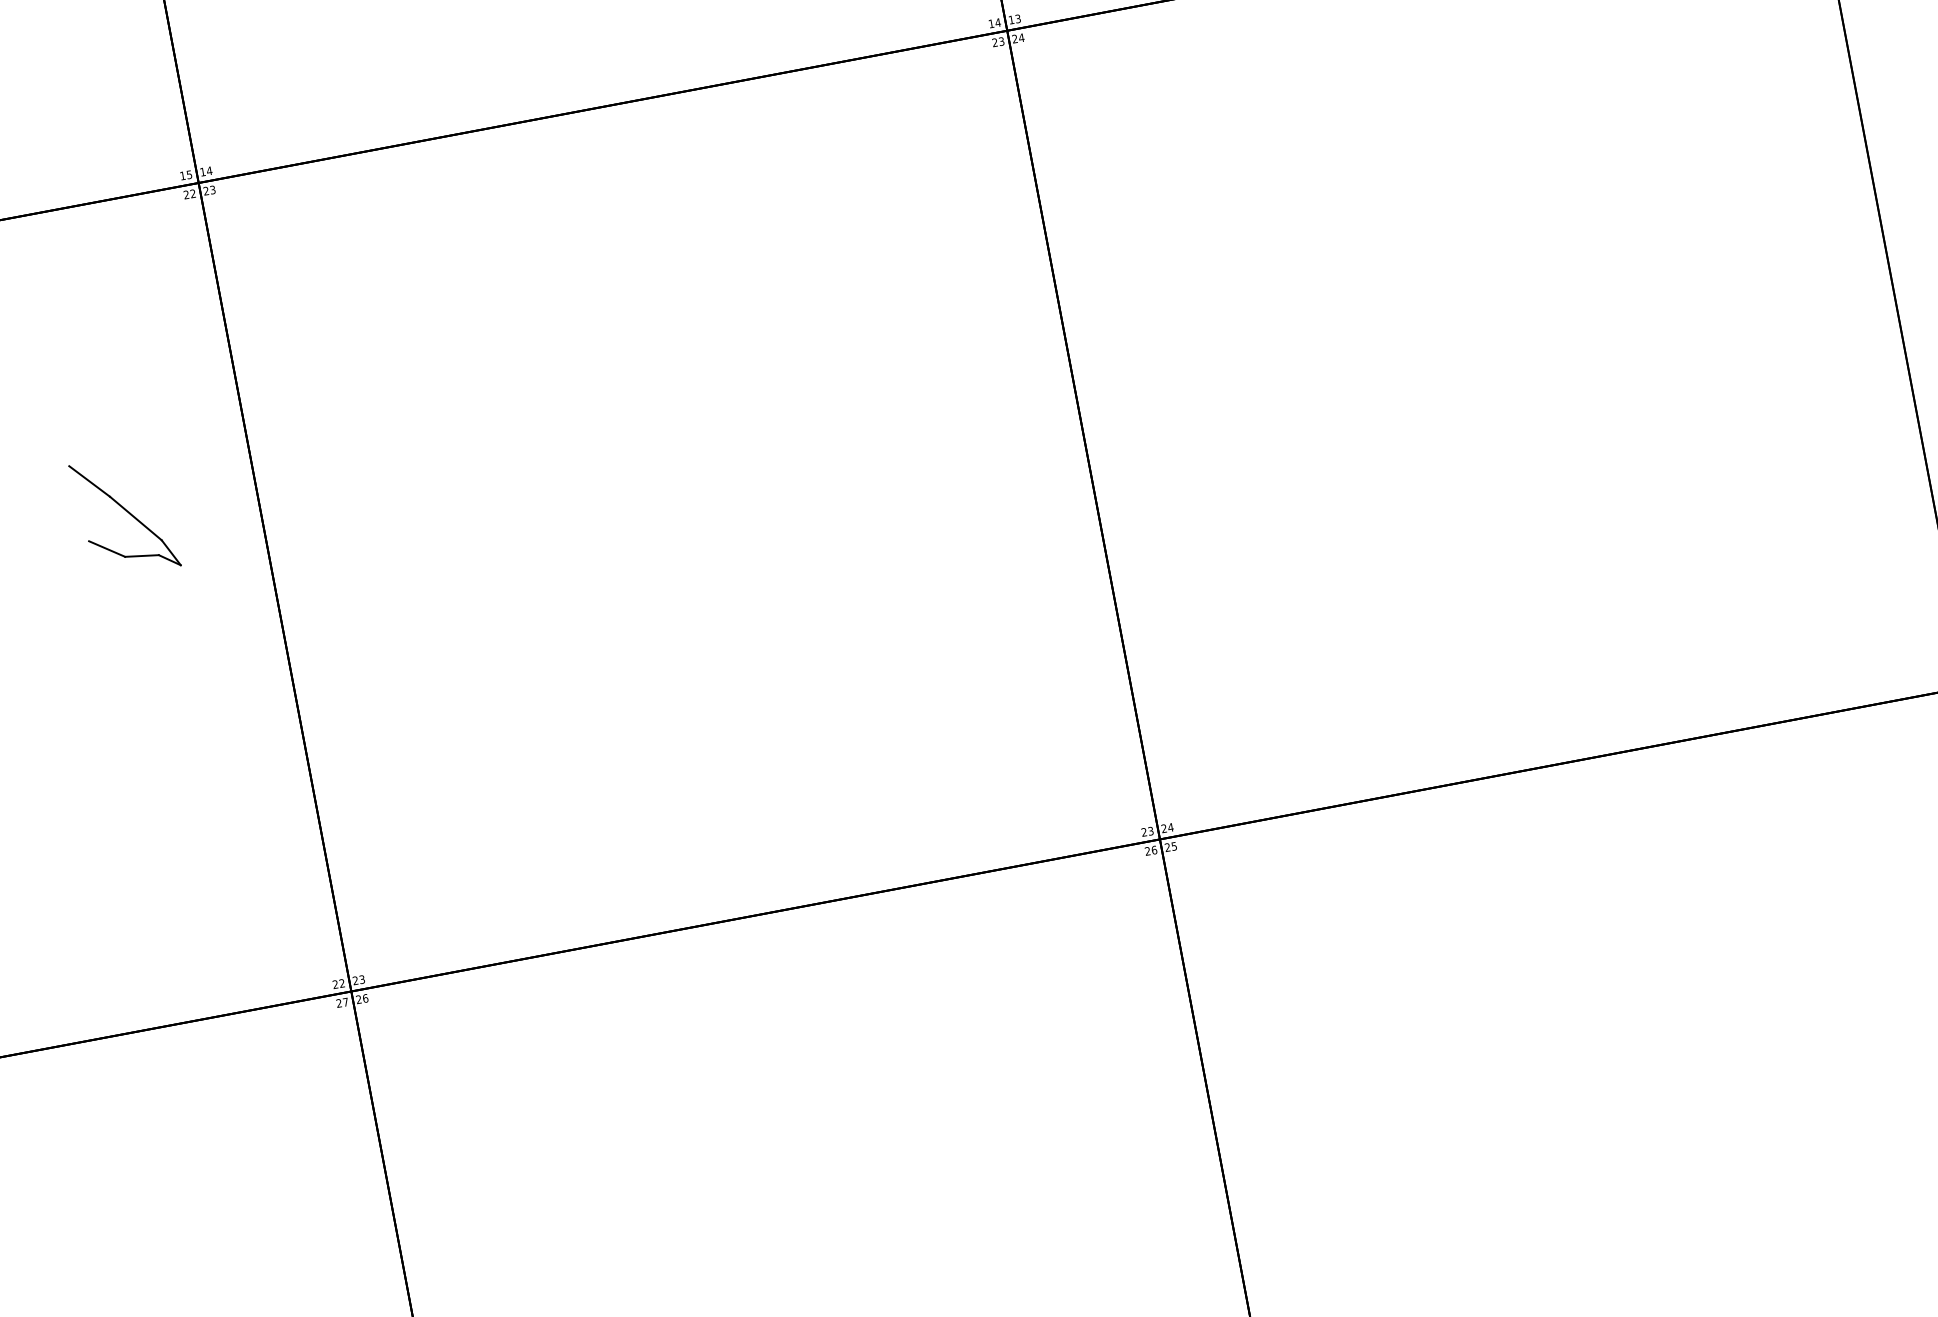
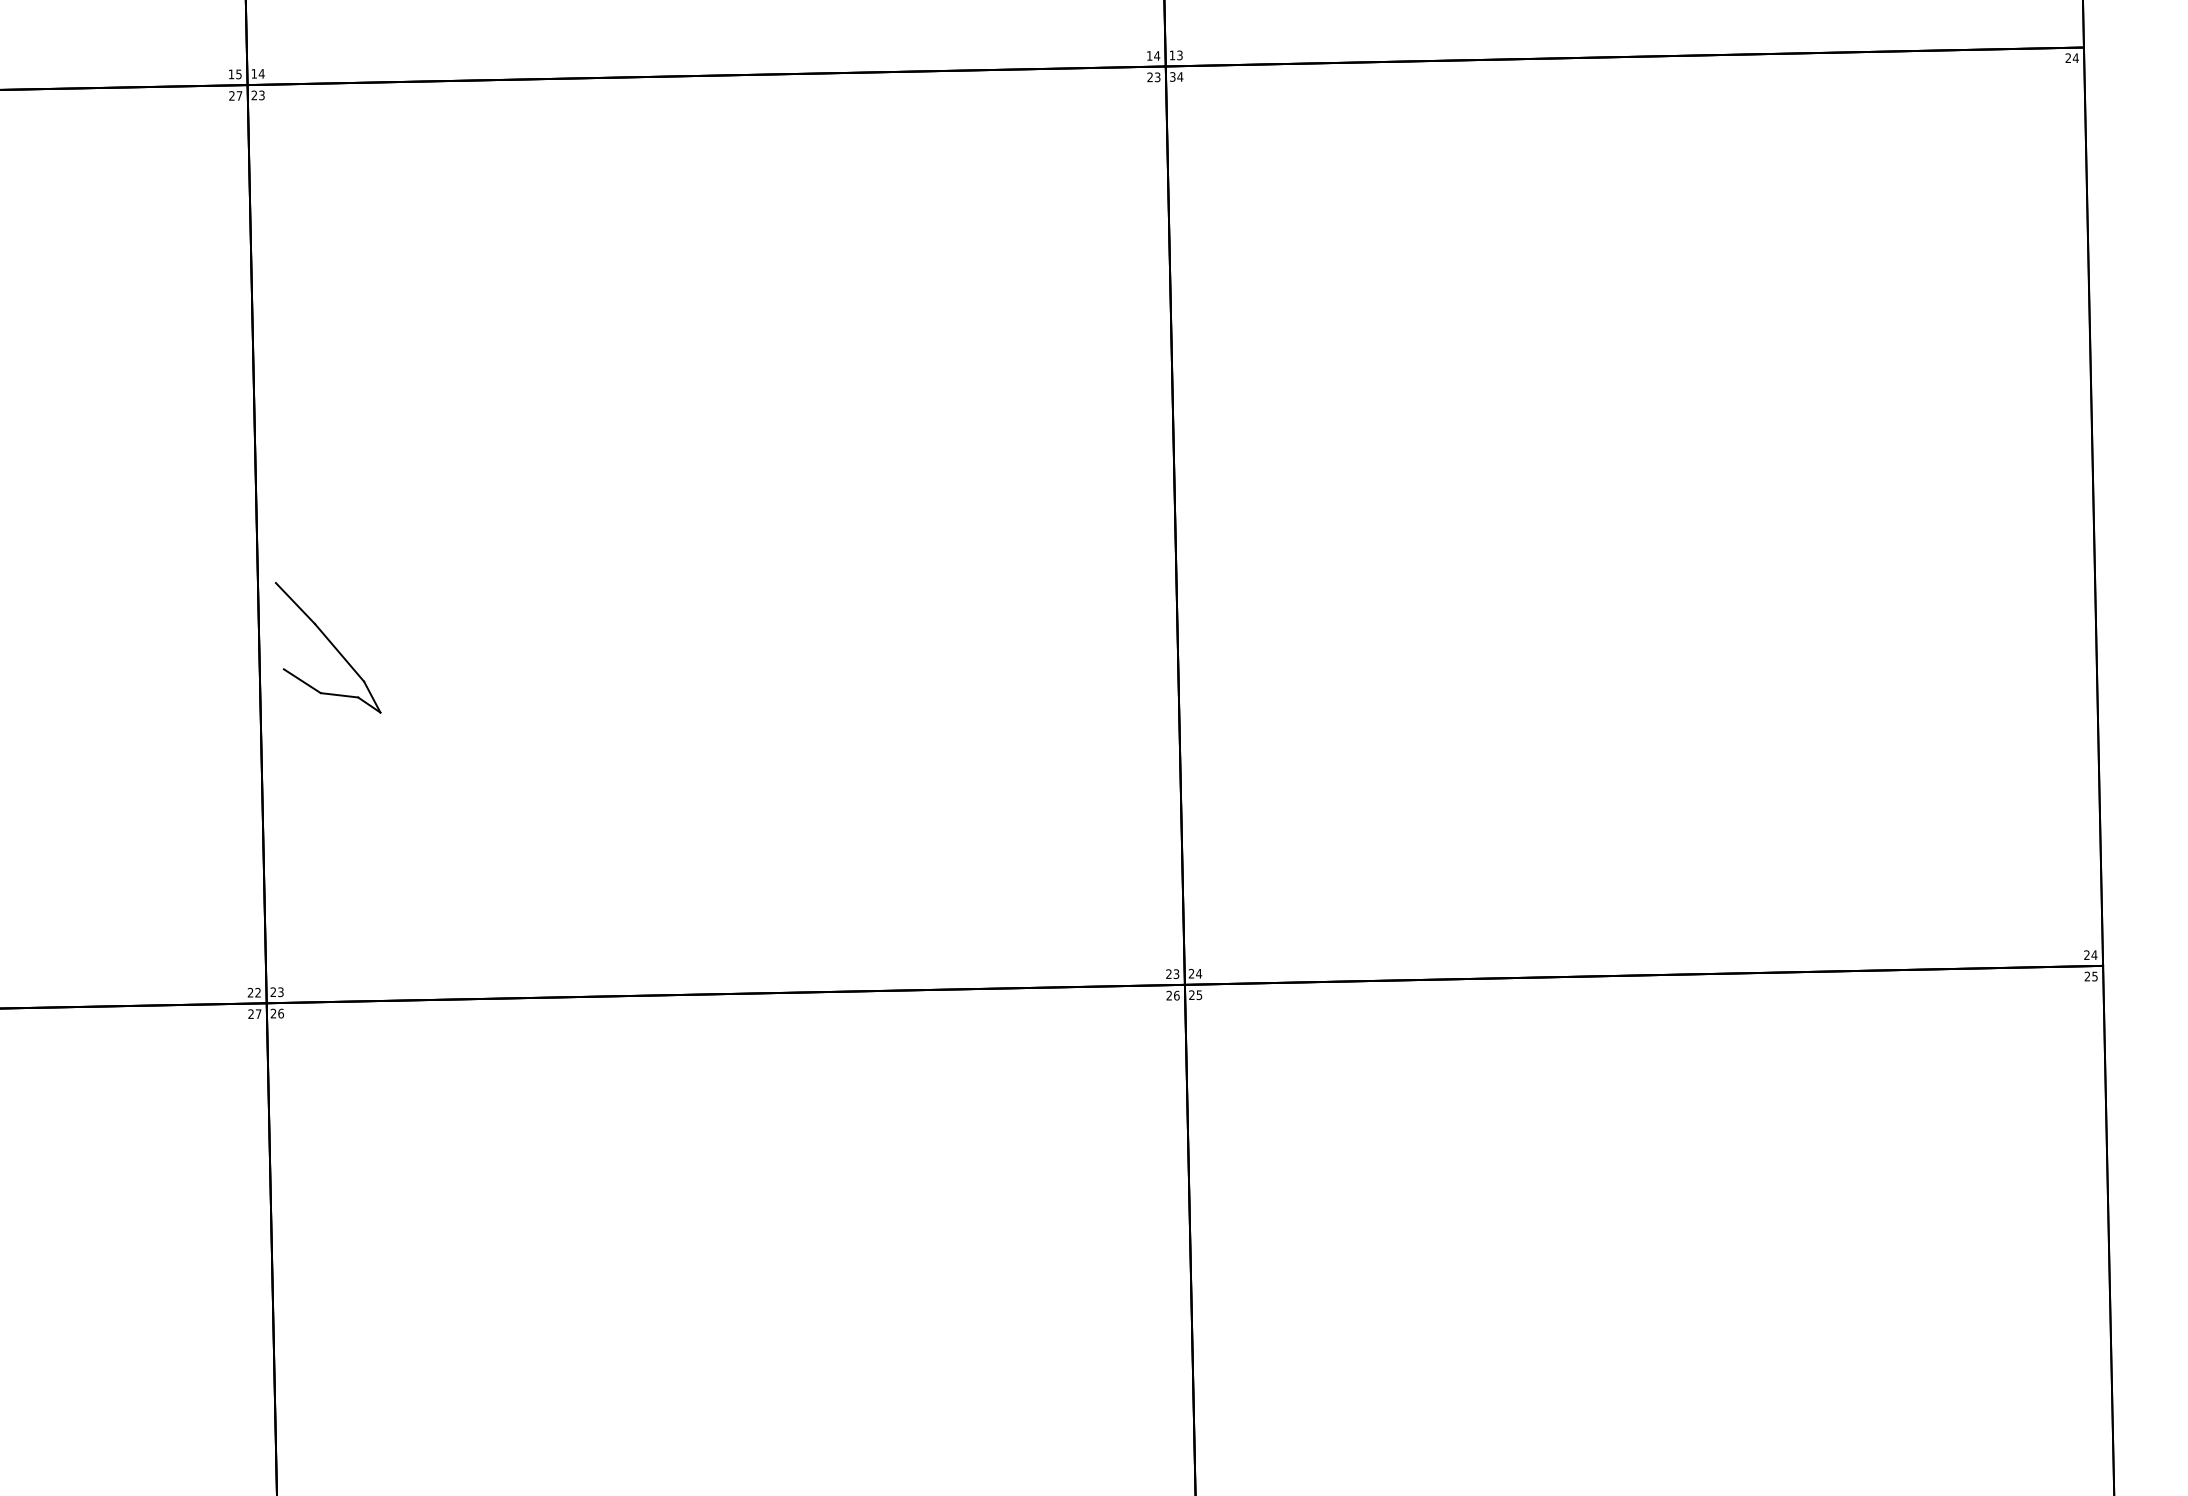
text: (1014, 38) -> (1172, 76), 24 -> 34
text: (193, 193) -> (239, 95), 22 -> 27
part: (125, 515) -> (328, 647), moved

